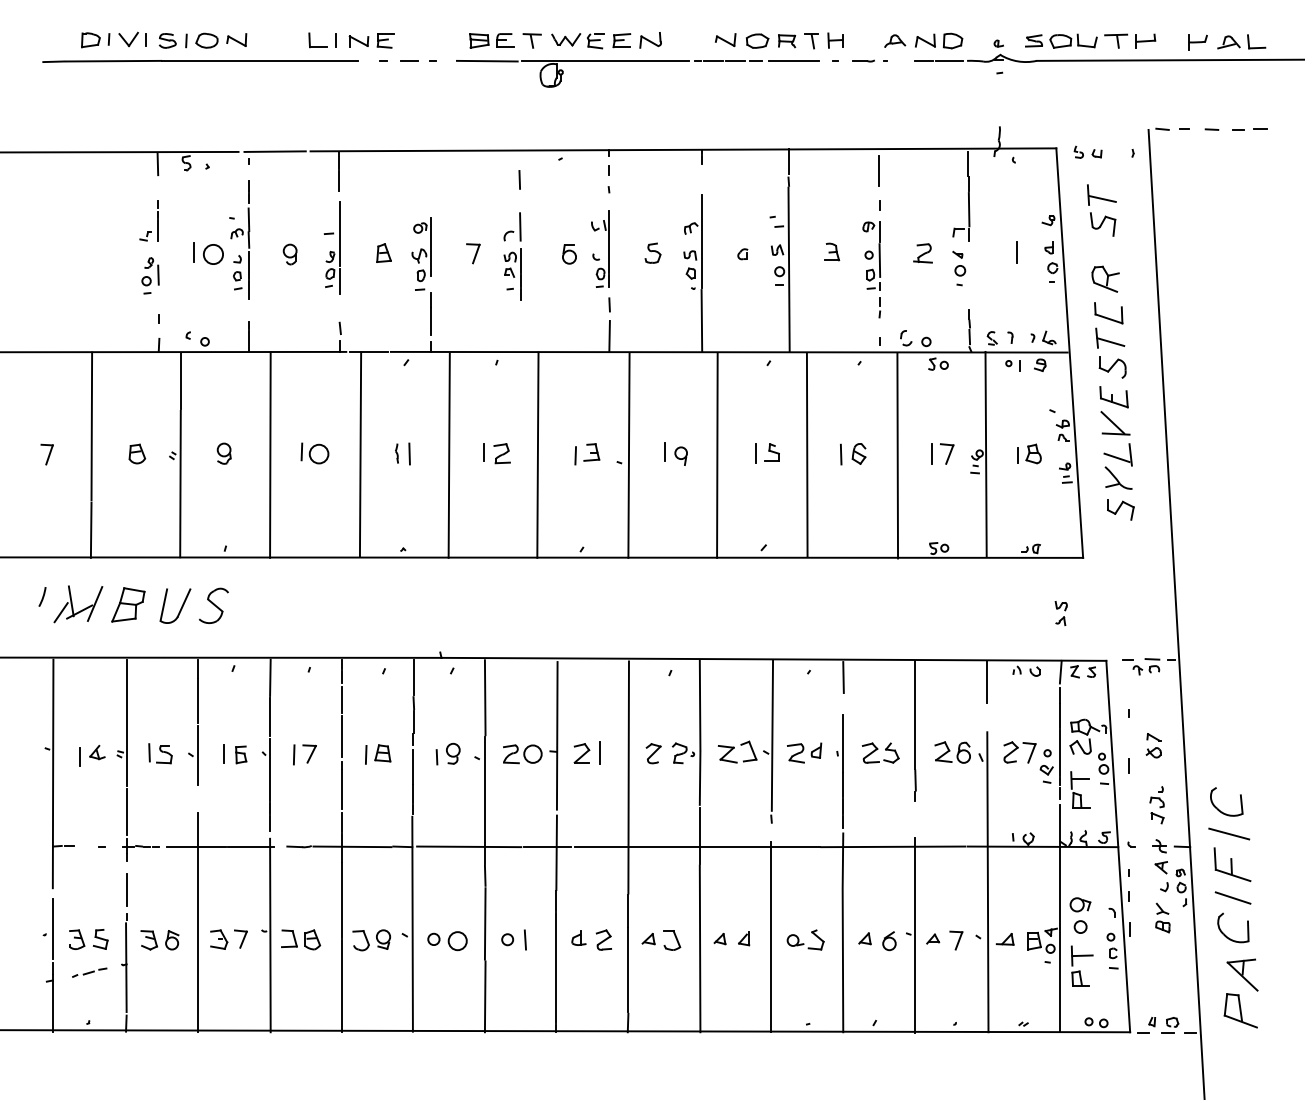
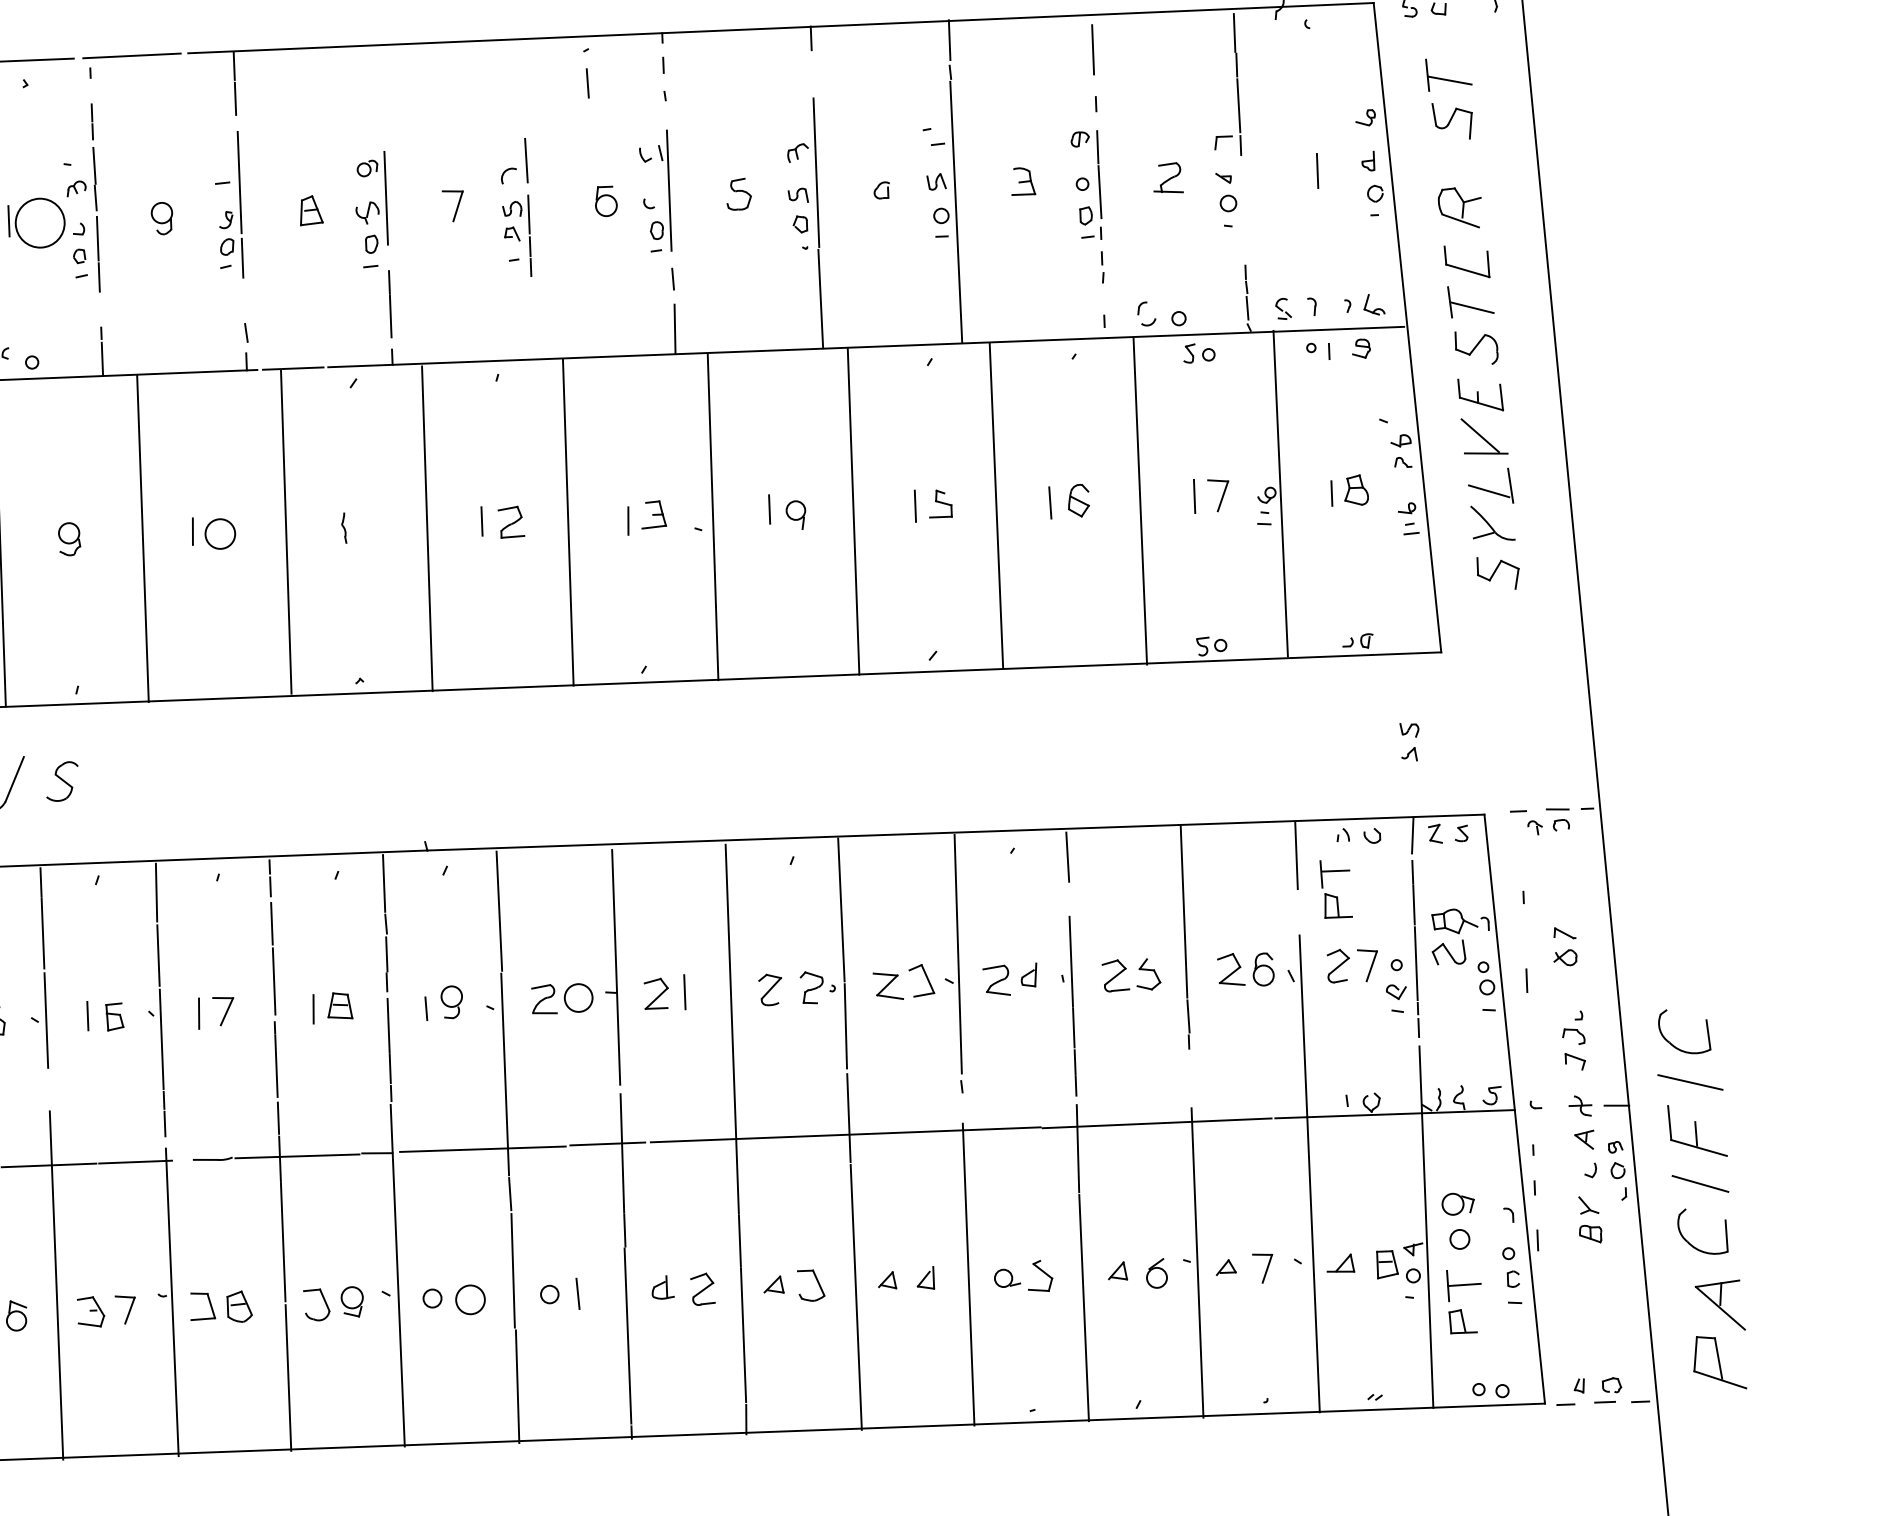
line: (519, 179) -> (587, 82), moved
circle: (213, 254) -> (40, 223), size x1.6
line: (409, 453) -> (364, 527), removed
part: (213, 605) -> (61, 781), size x0.7
part: (1080, 789) -> (1336, 888), moved

